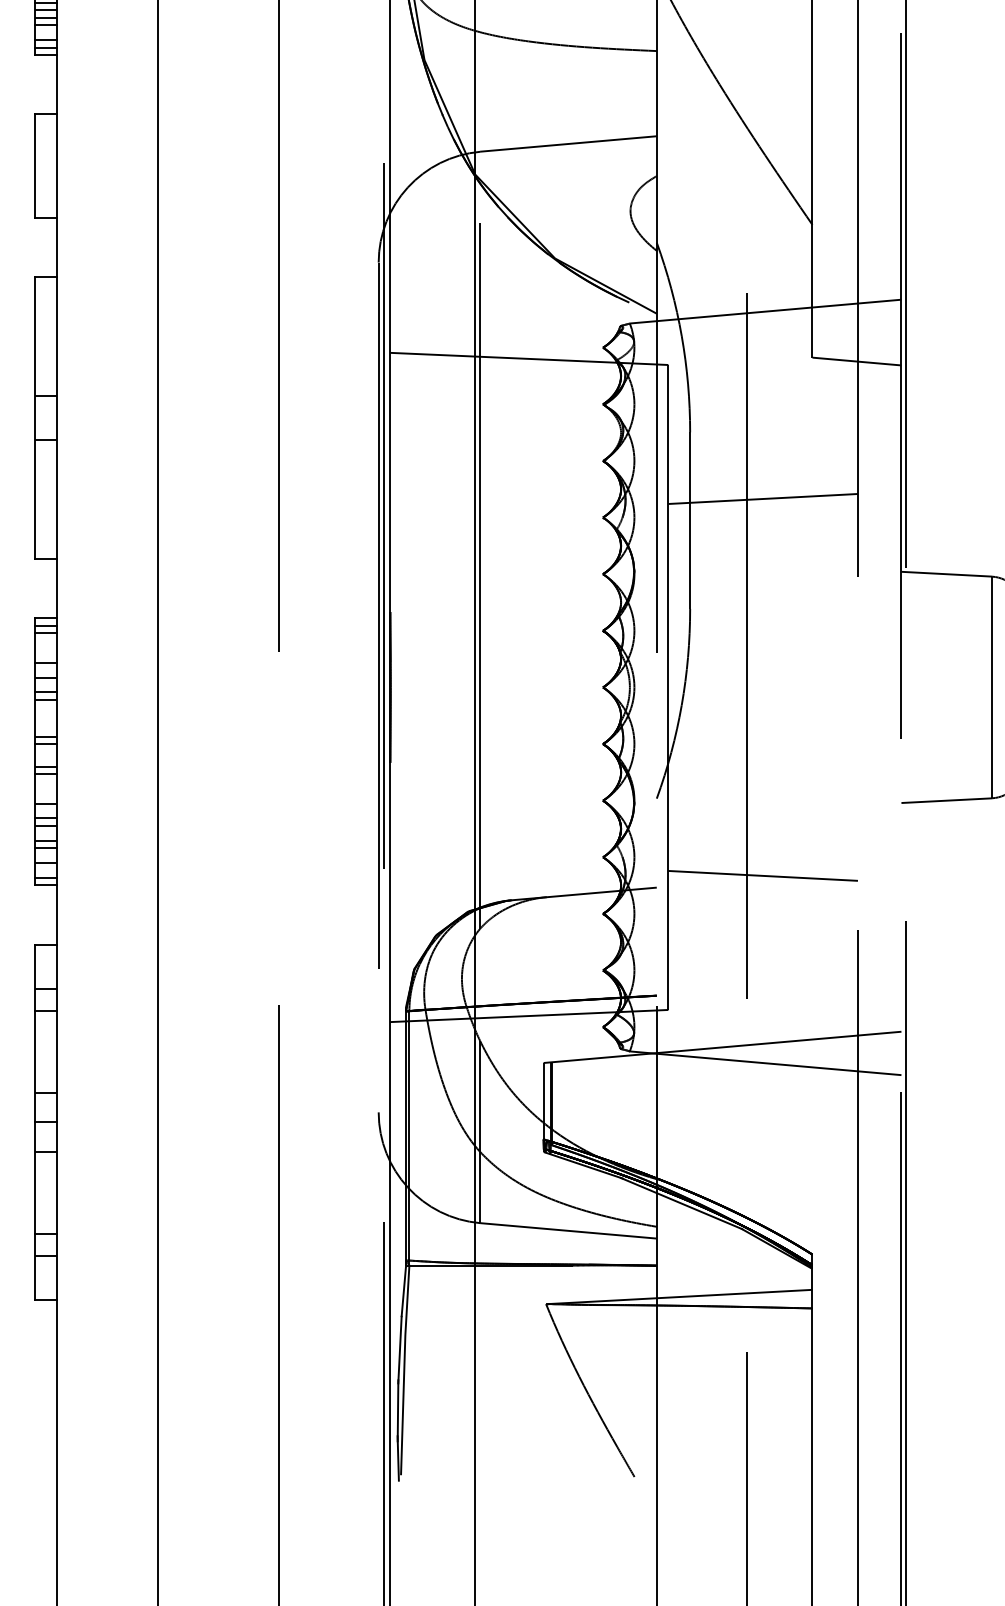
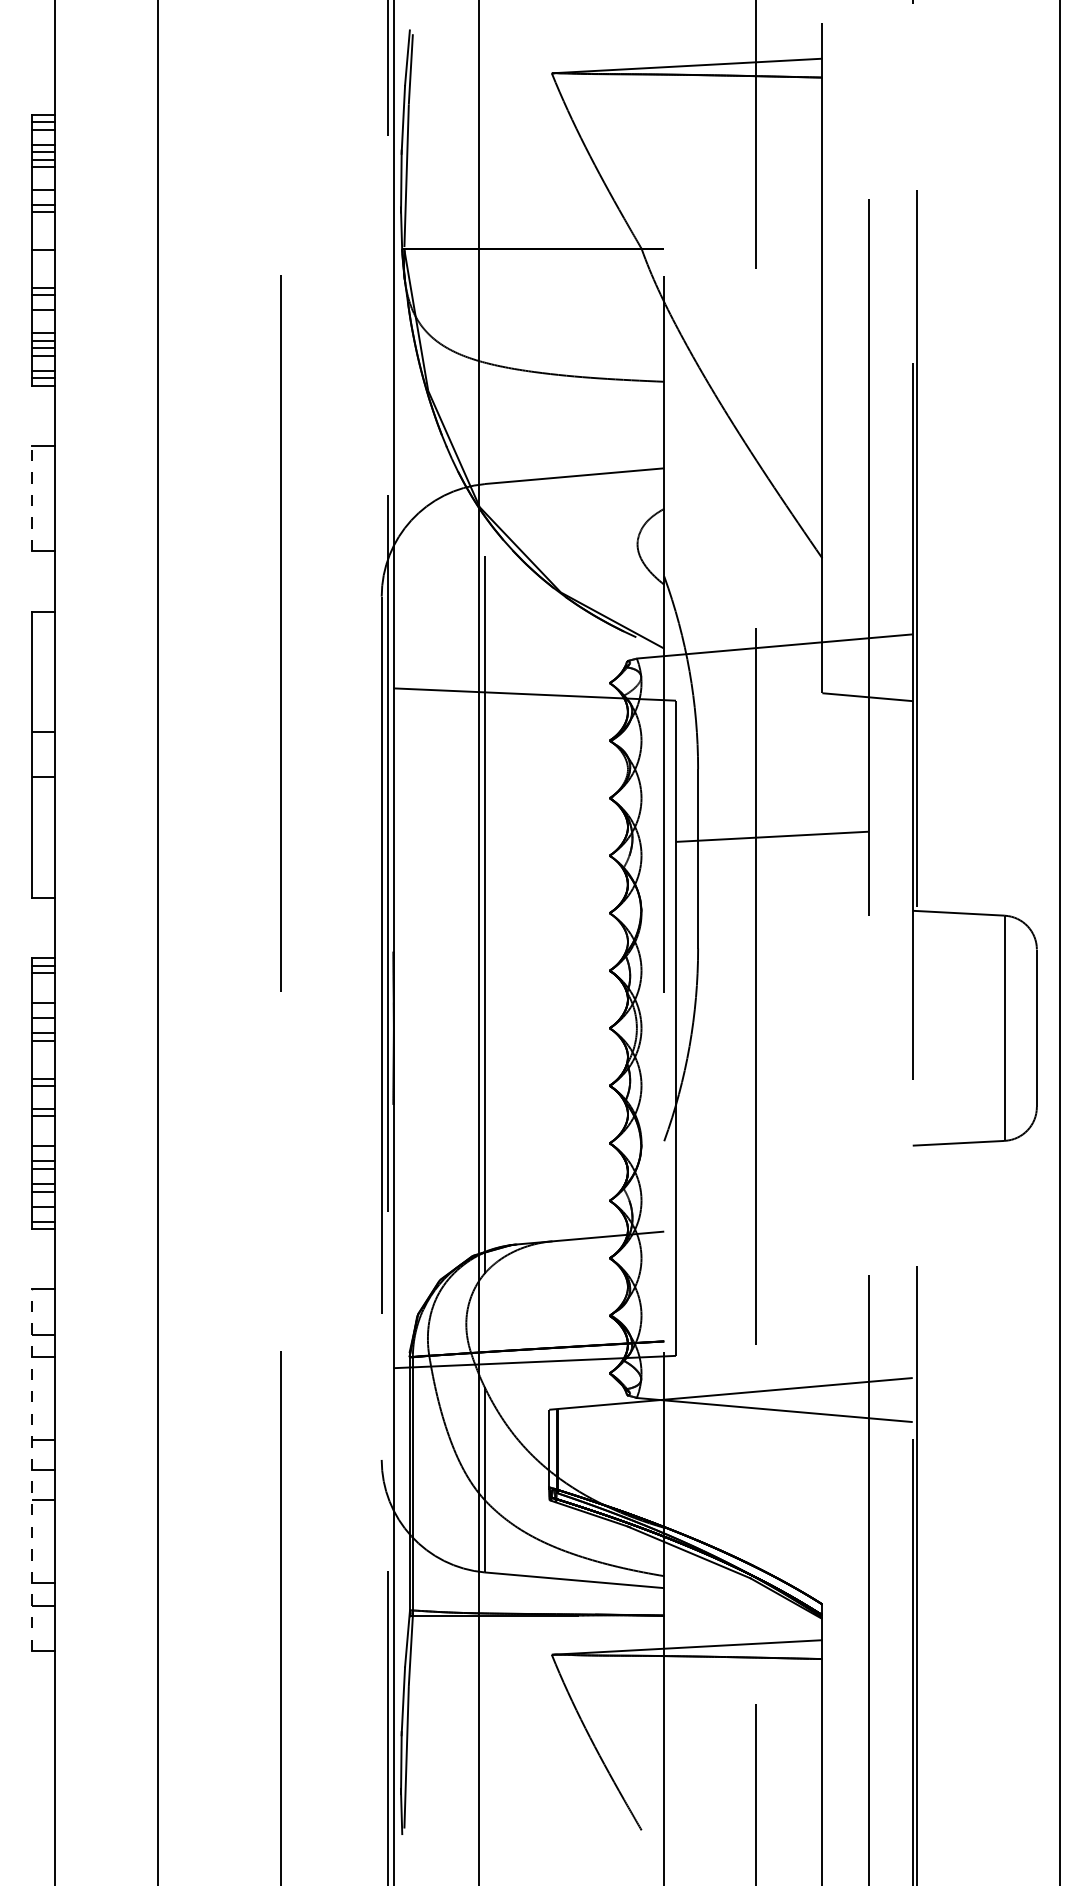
line: (34, 165) -> (32, 498), solid -> dashed
line: (762, 875) -> (771, 1219), removed
line: (34, 1122) -> (32, 1470), solid -> dashed

